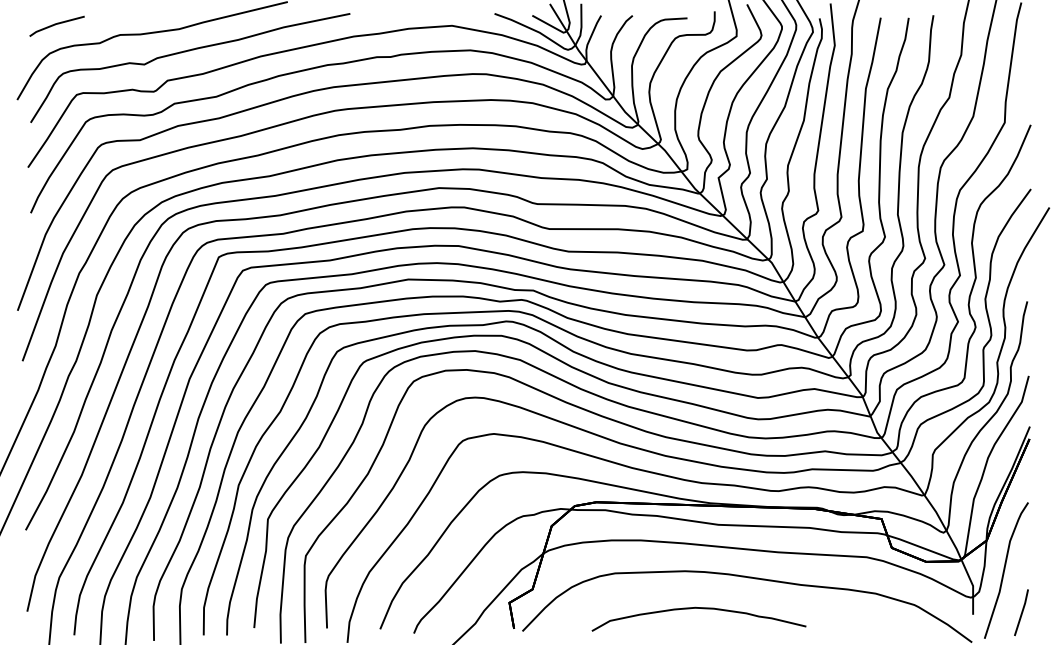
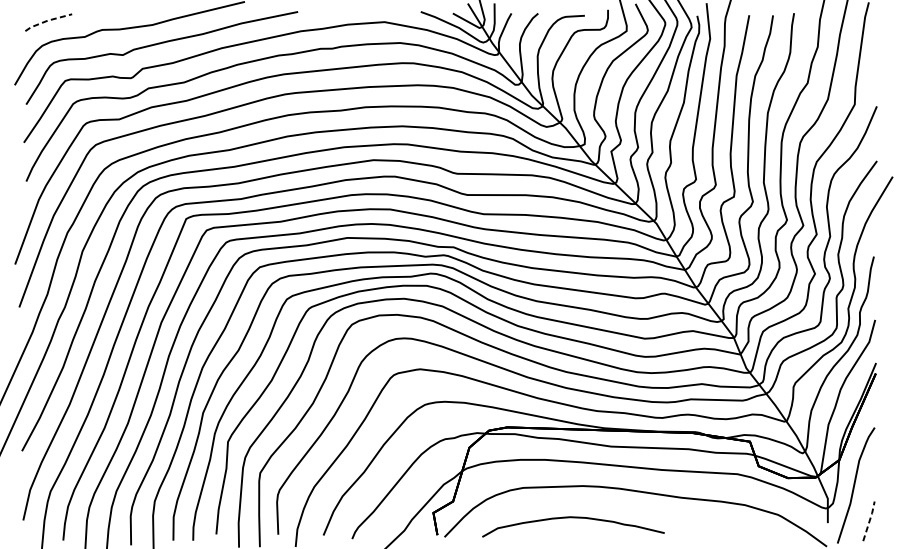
line: (56, 24) -> (48, 21), solid -> dashed
curve: (698, 608) -> (572, 517), moved
line: (1022, 611) -> (869, 520), solid -> dashed

